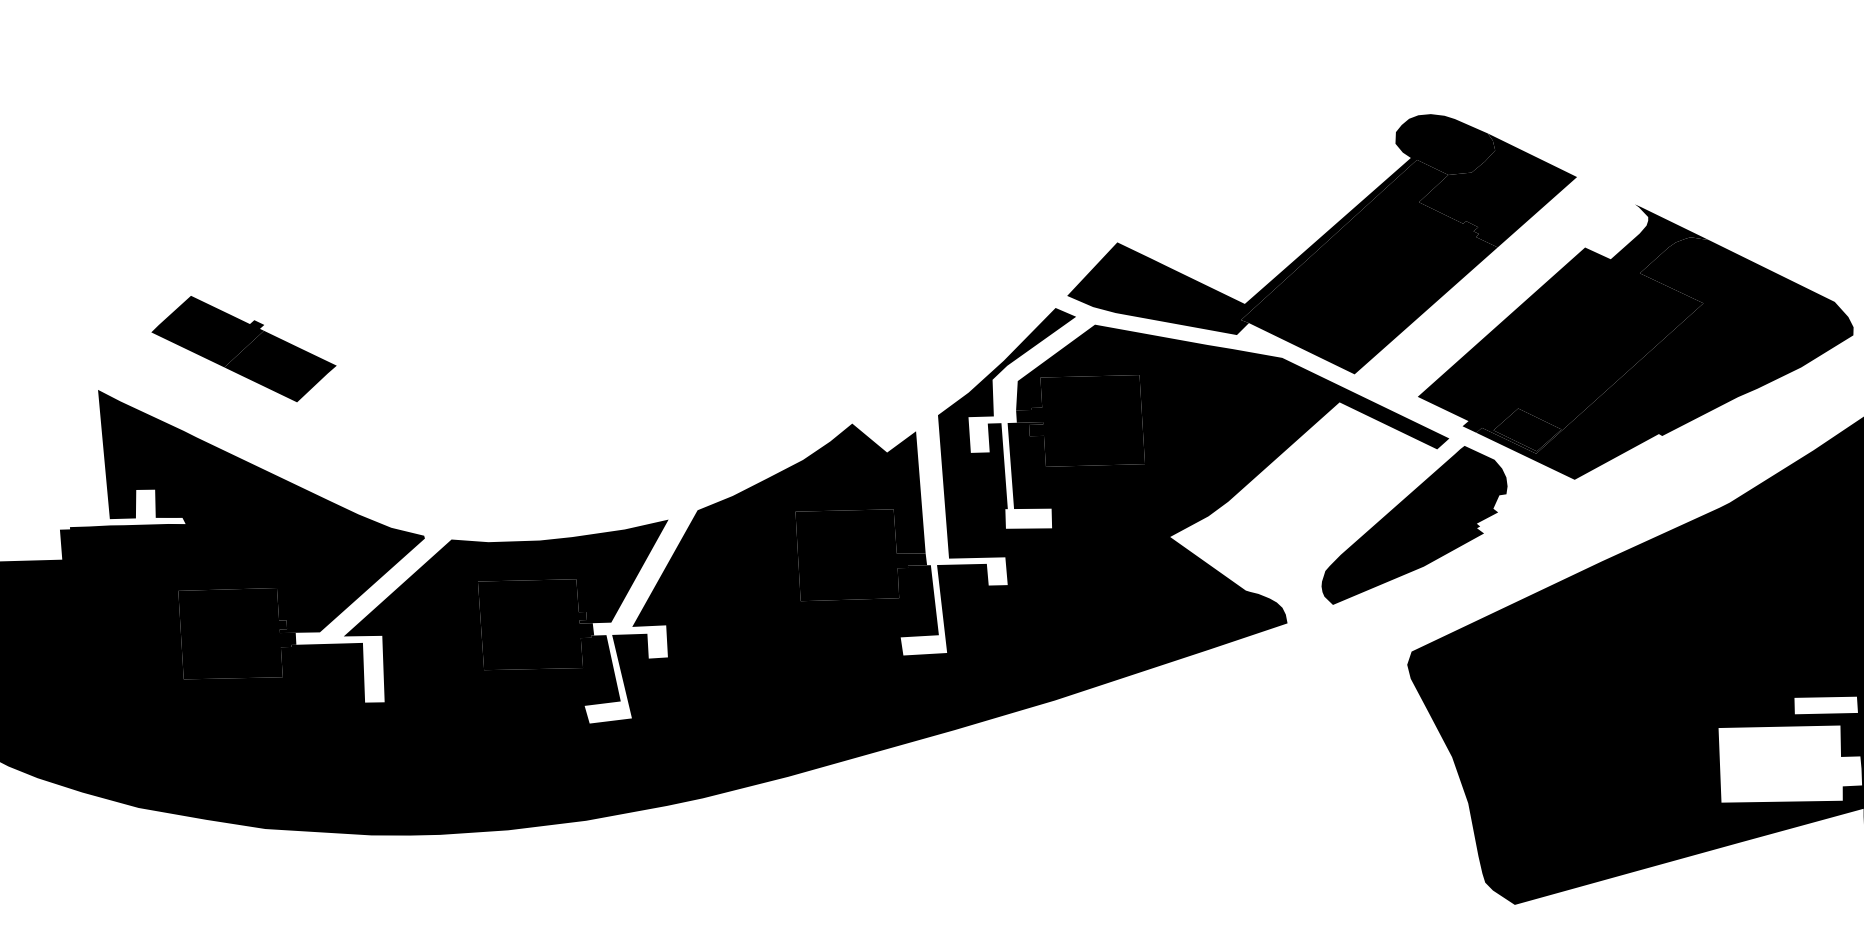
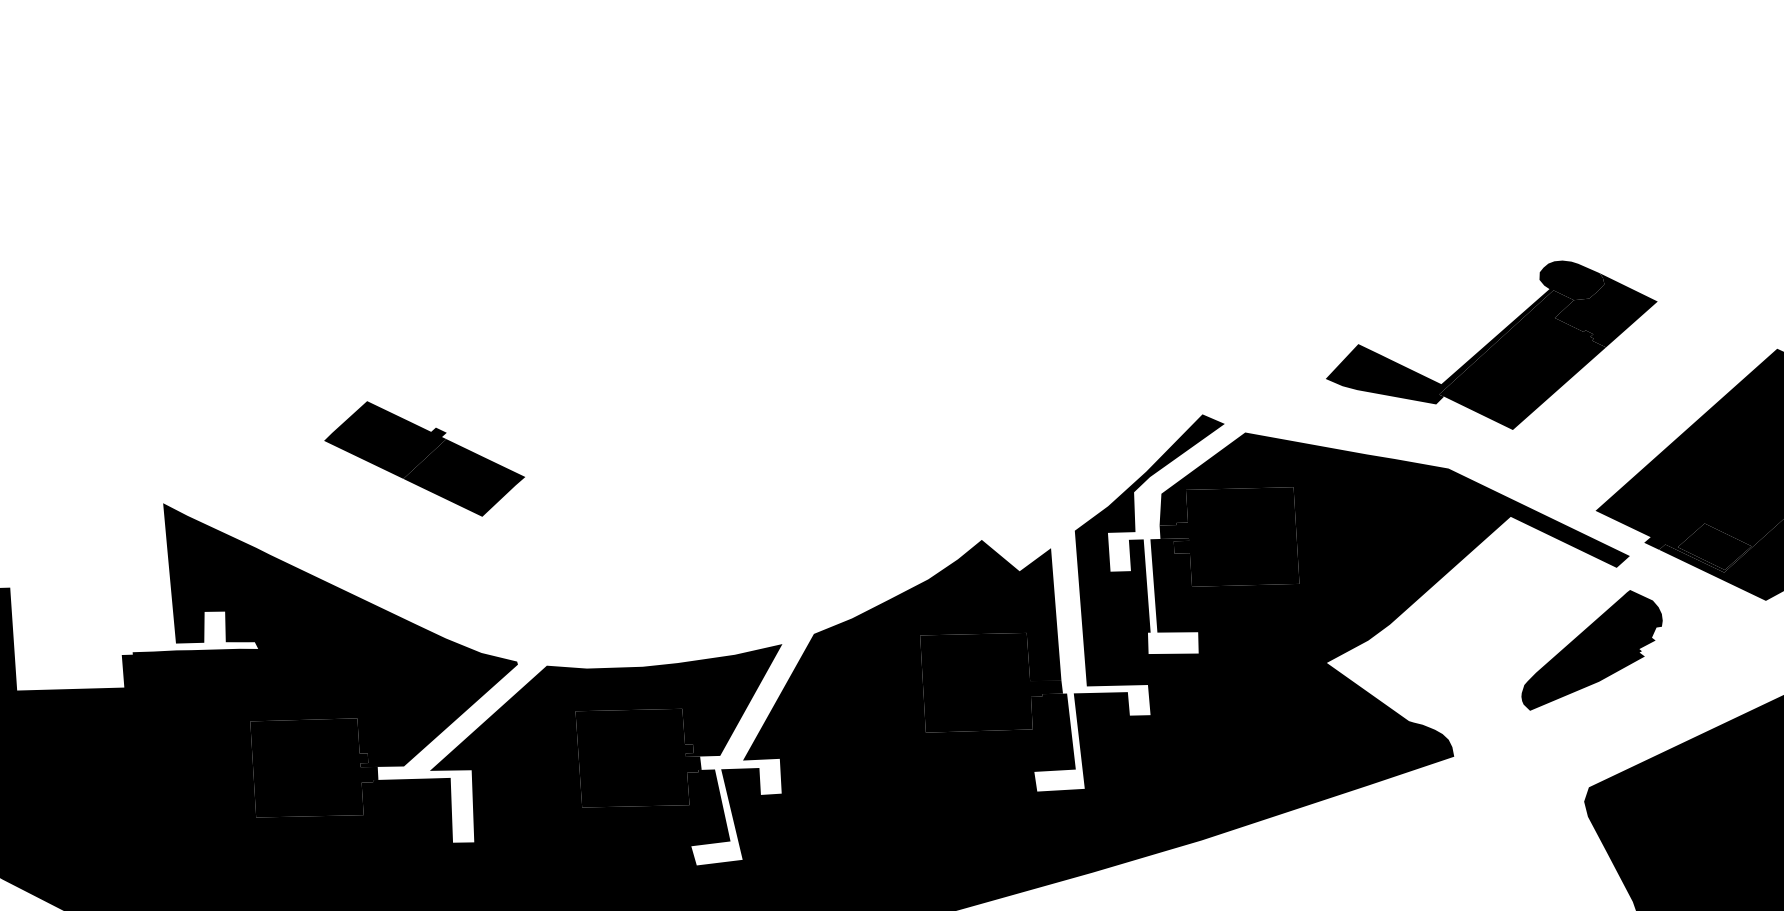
part: (1321, 244) -> (1491, 345), size x0.6
part: (243, 349) -> (424, 459), moved
part: (1414, 525) -> (1592, 650), size x0.7

